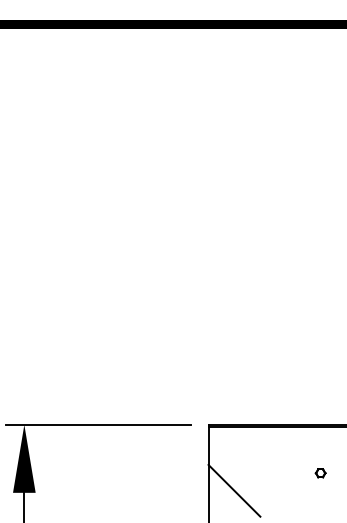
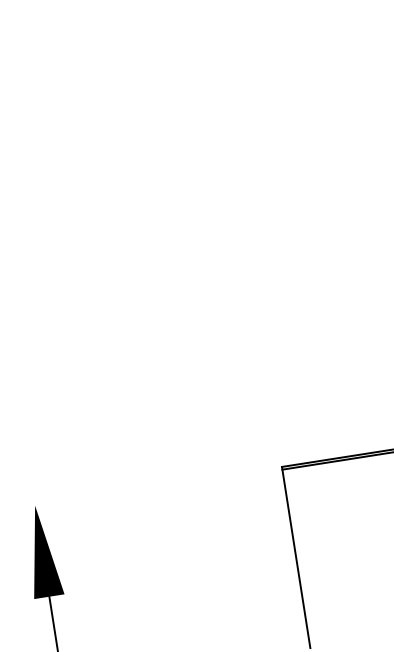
line: (98, 424) -> (134, 489), removed
line: (234, 490) -> (330, 549), removed

